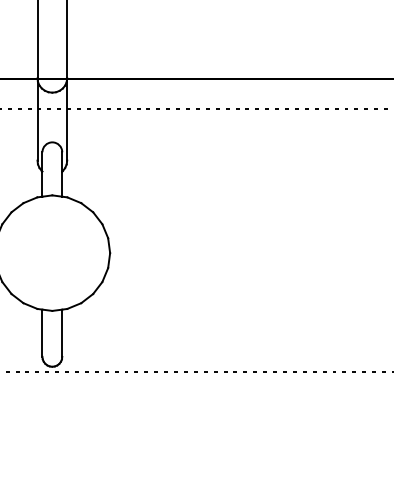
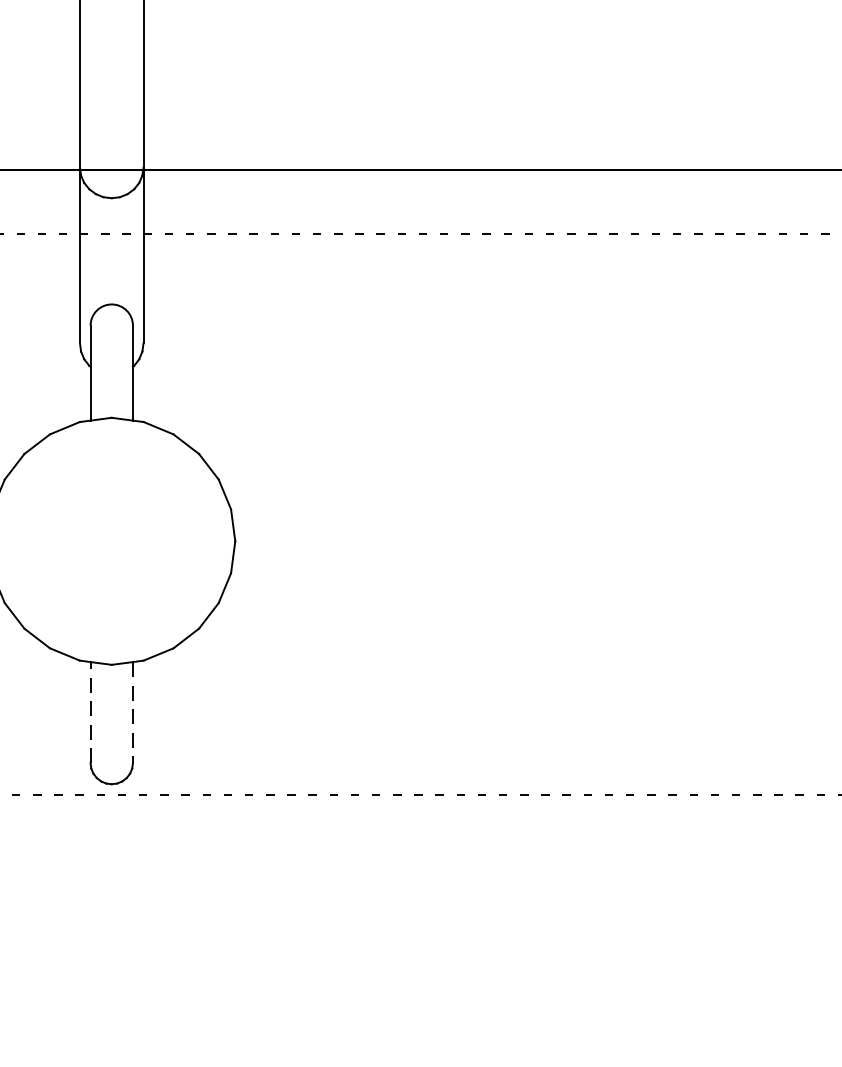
line: (42, 333) -> (90, 713), solid -> dashed
line: (62, 333) -> (133, 713), solid -> dashed

